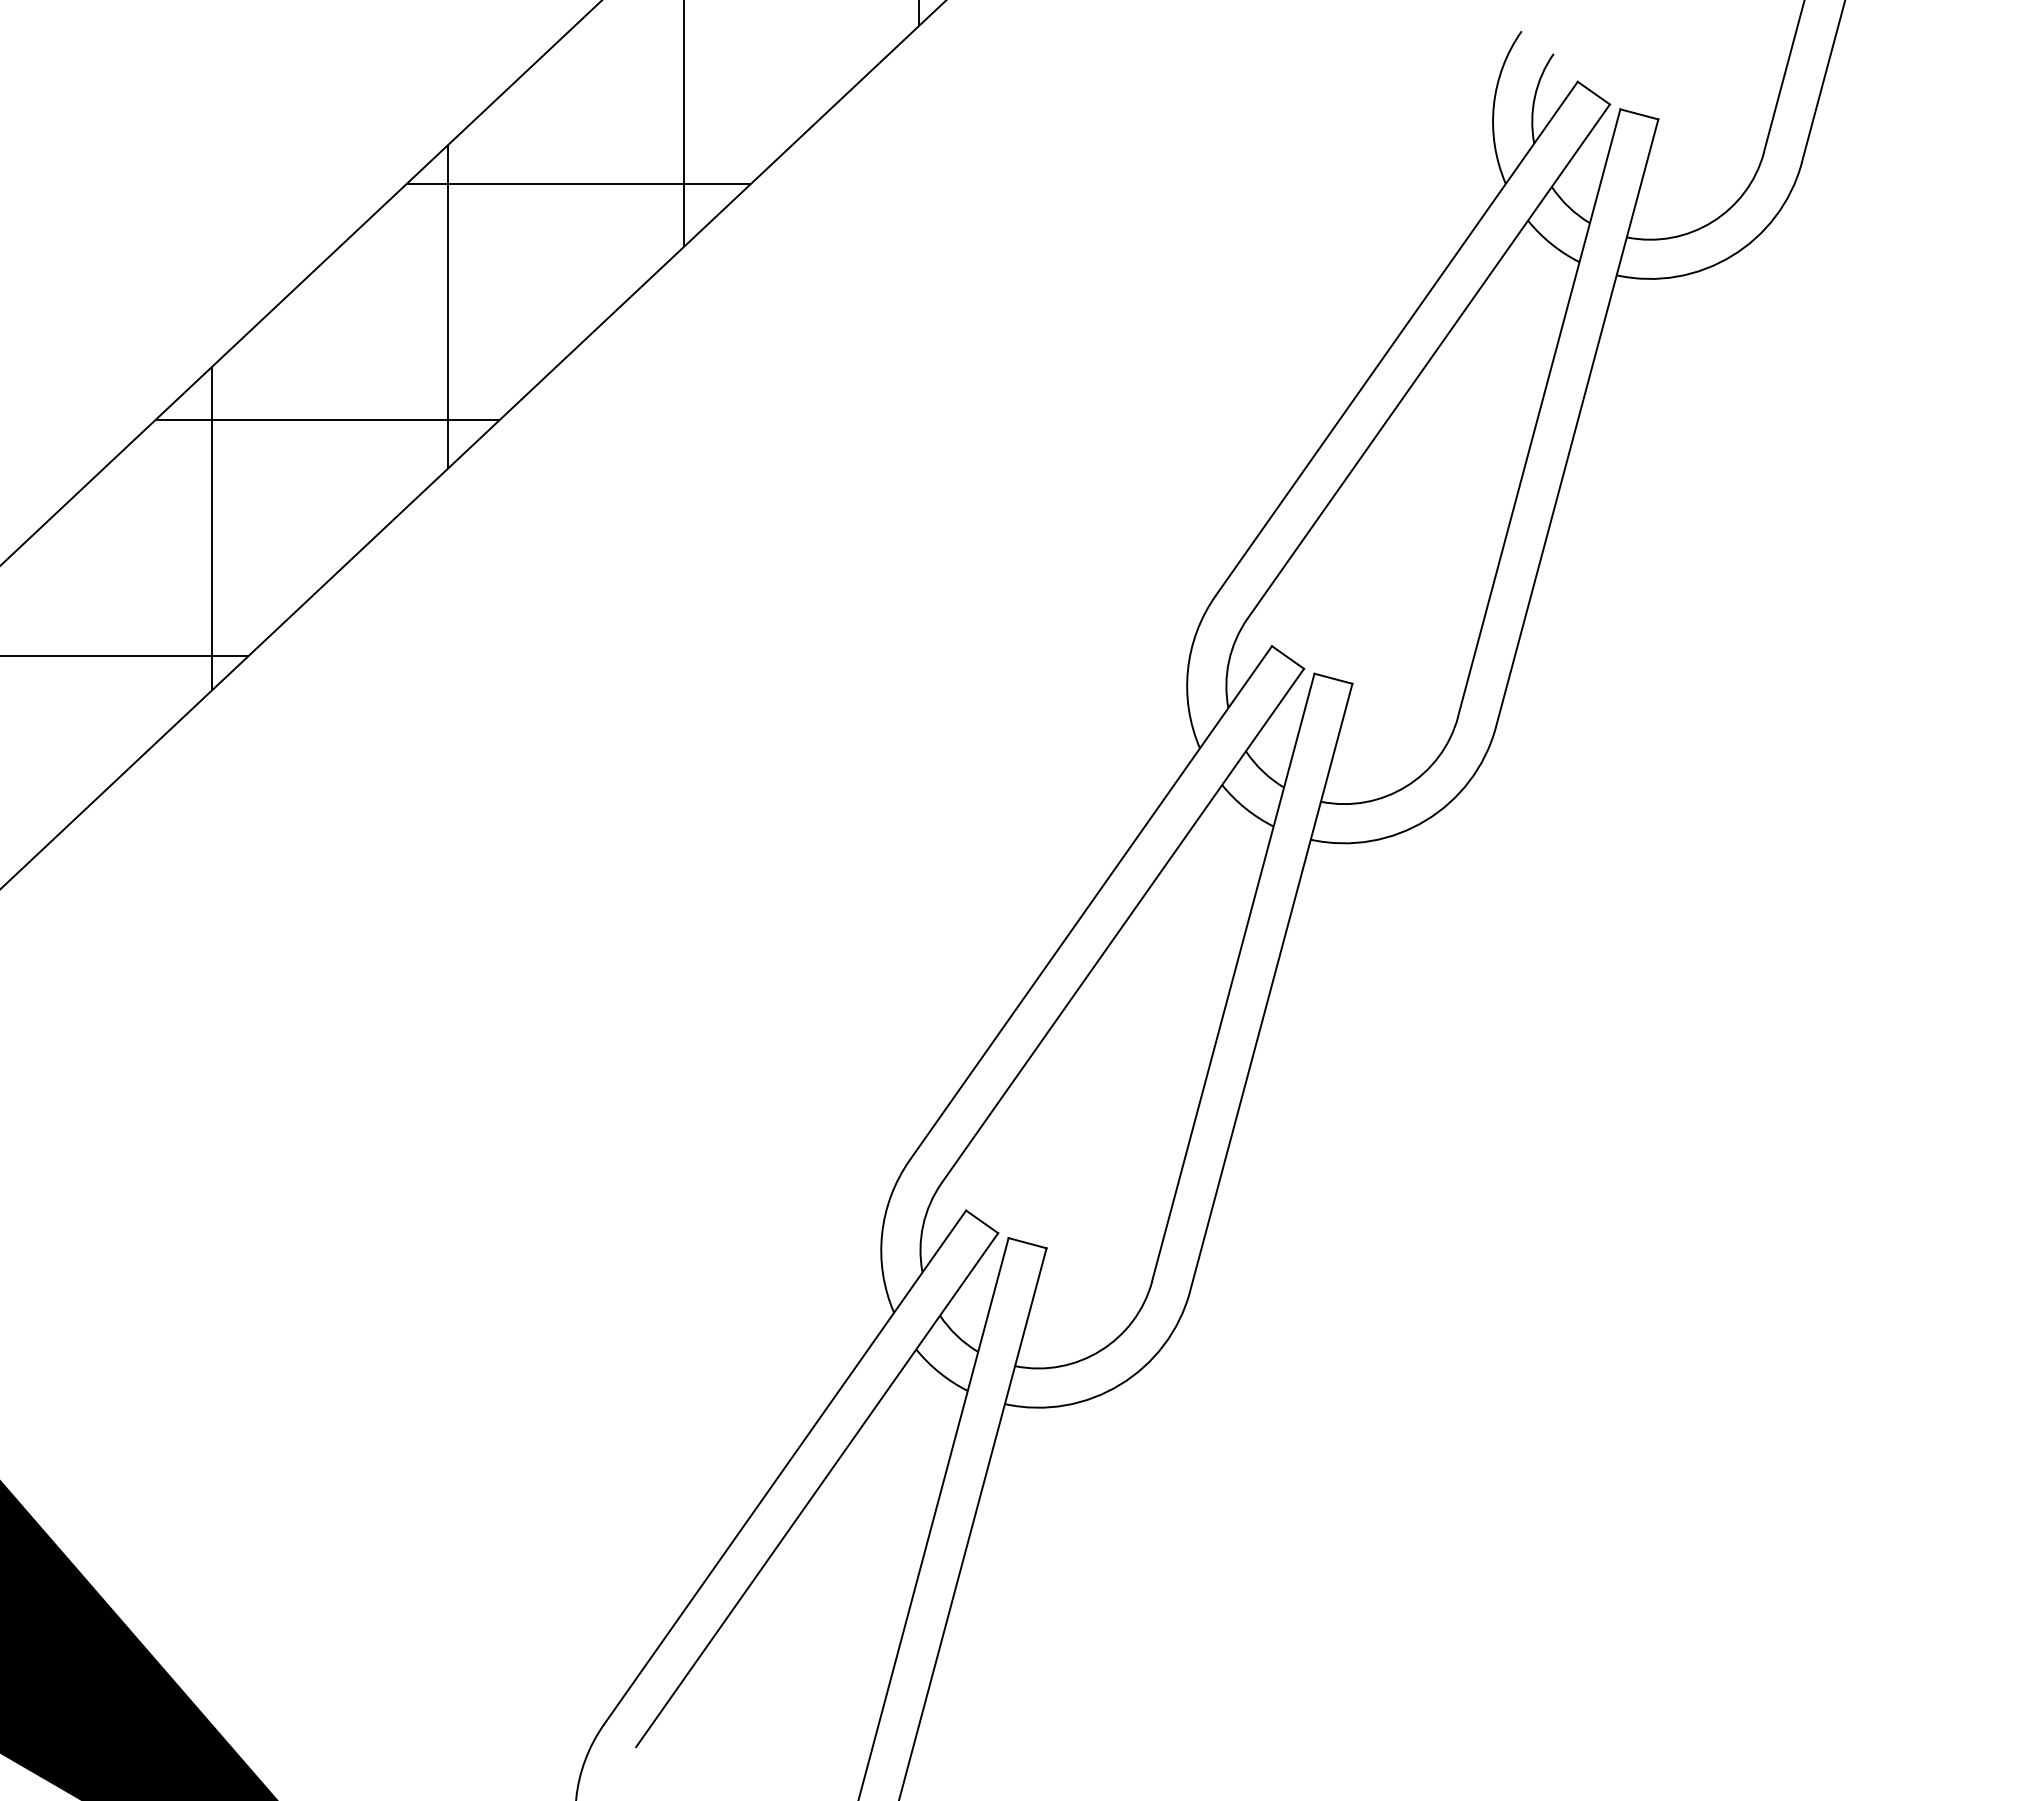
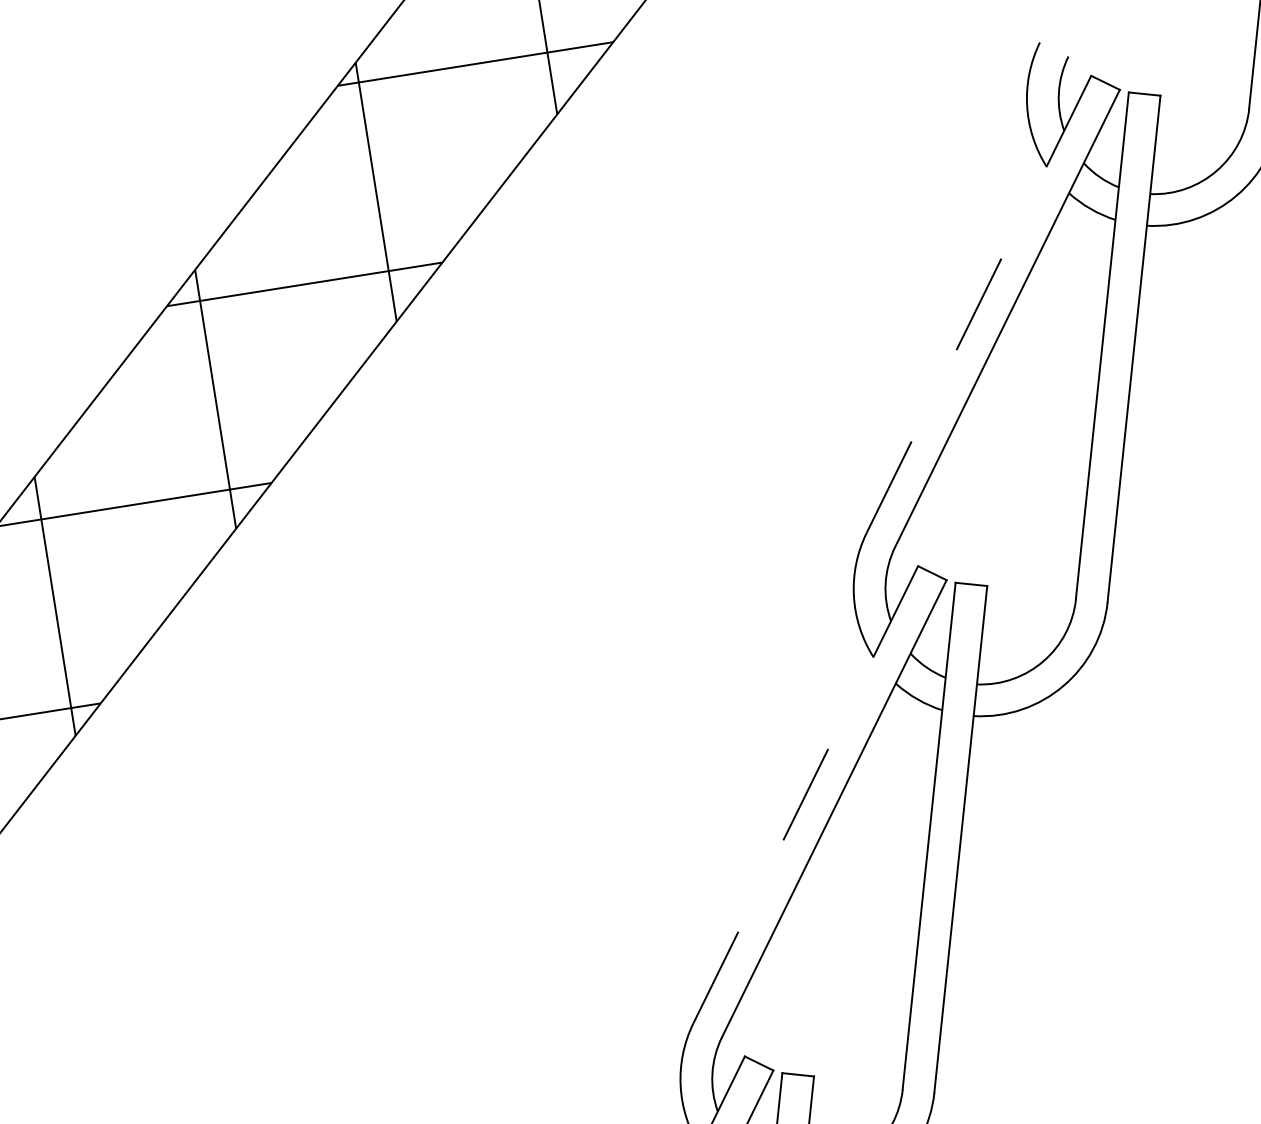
line: (1396, 339) -> (978, 304), solid -> dashed
line: (1090, 903) -> (805, 795), solid -> dashed

